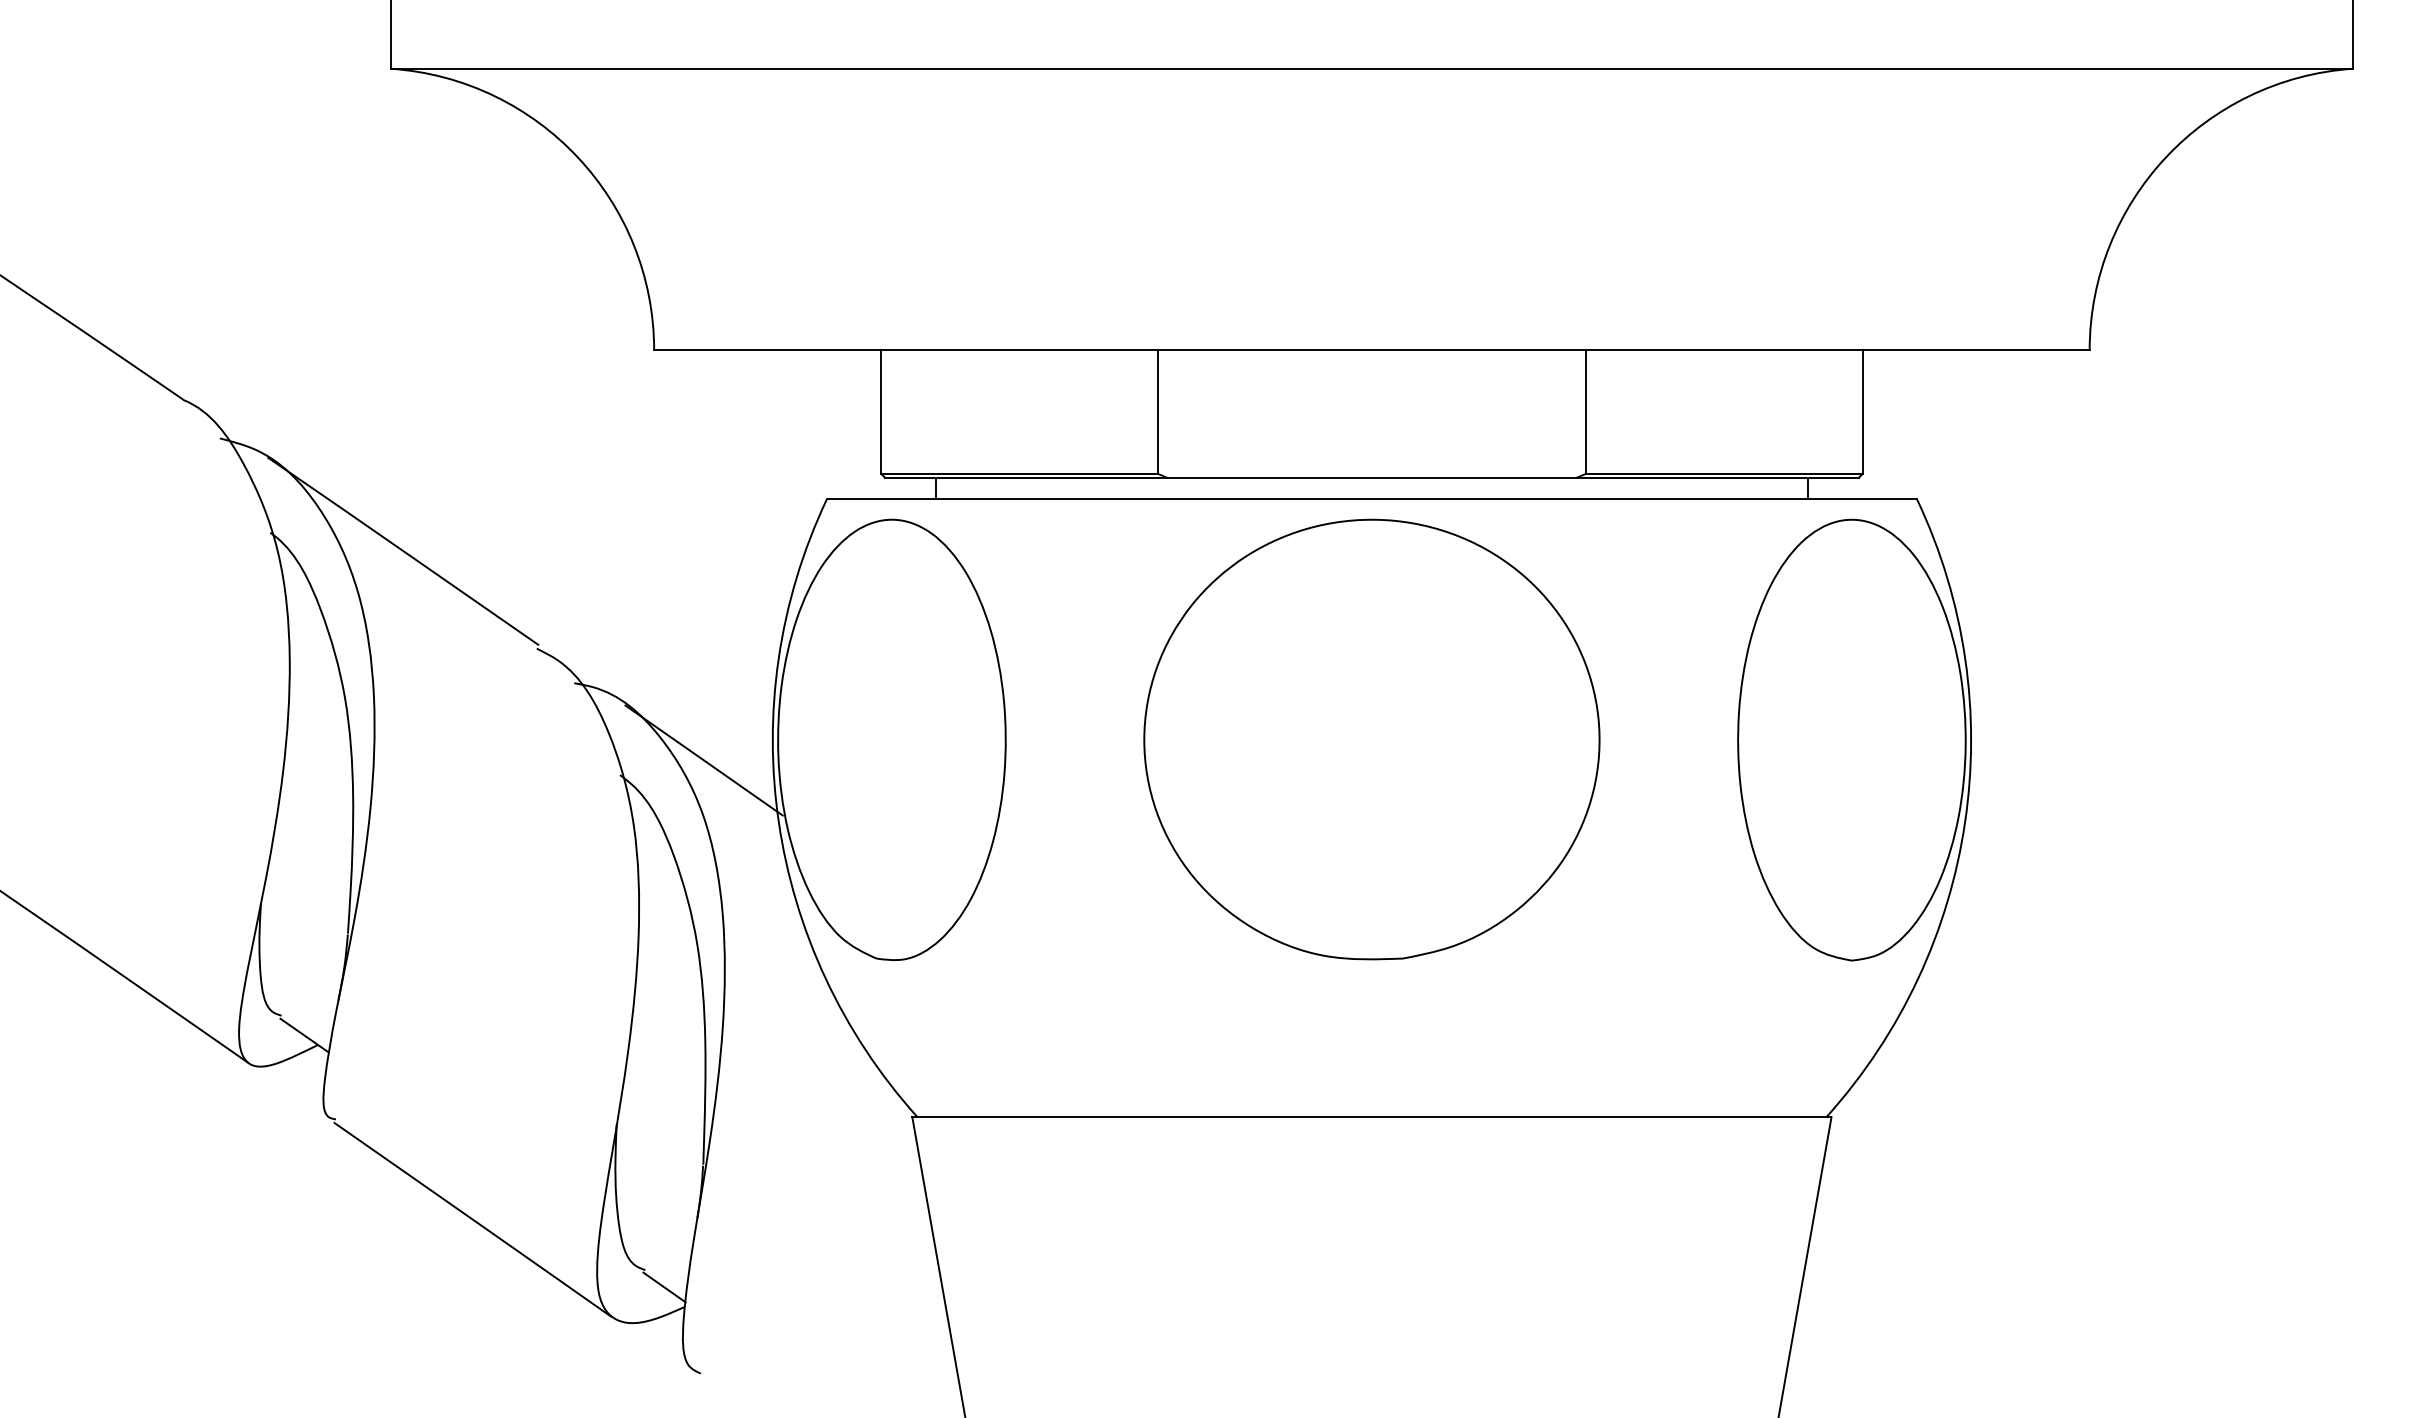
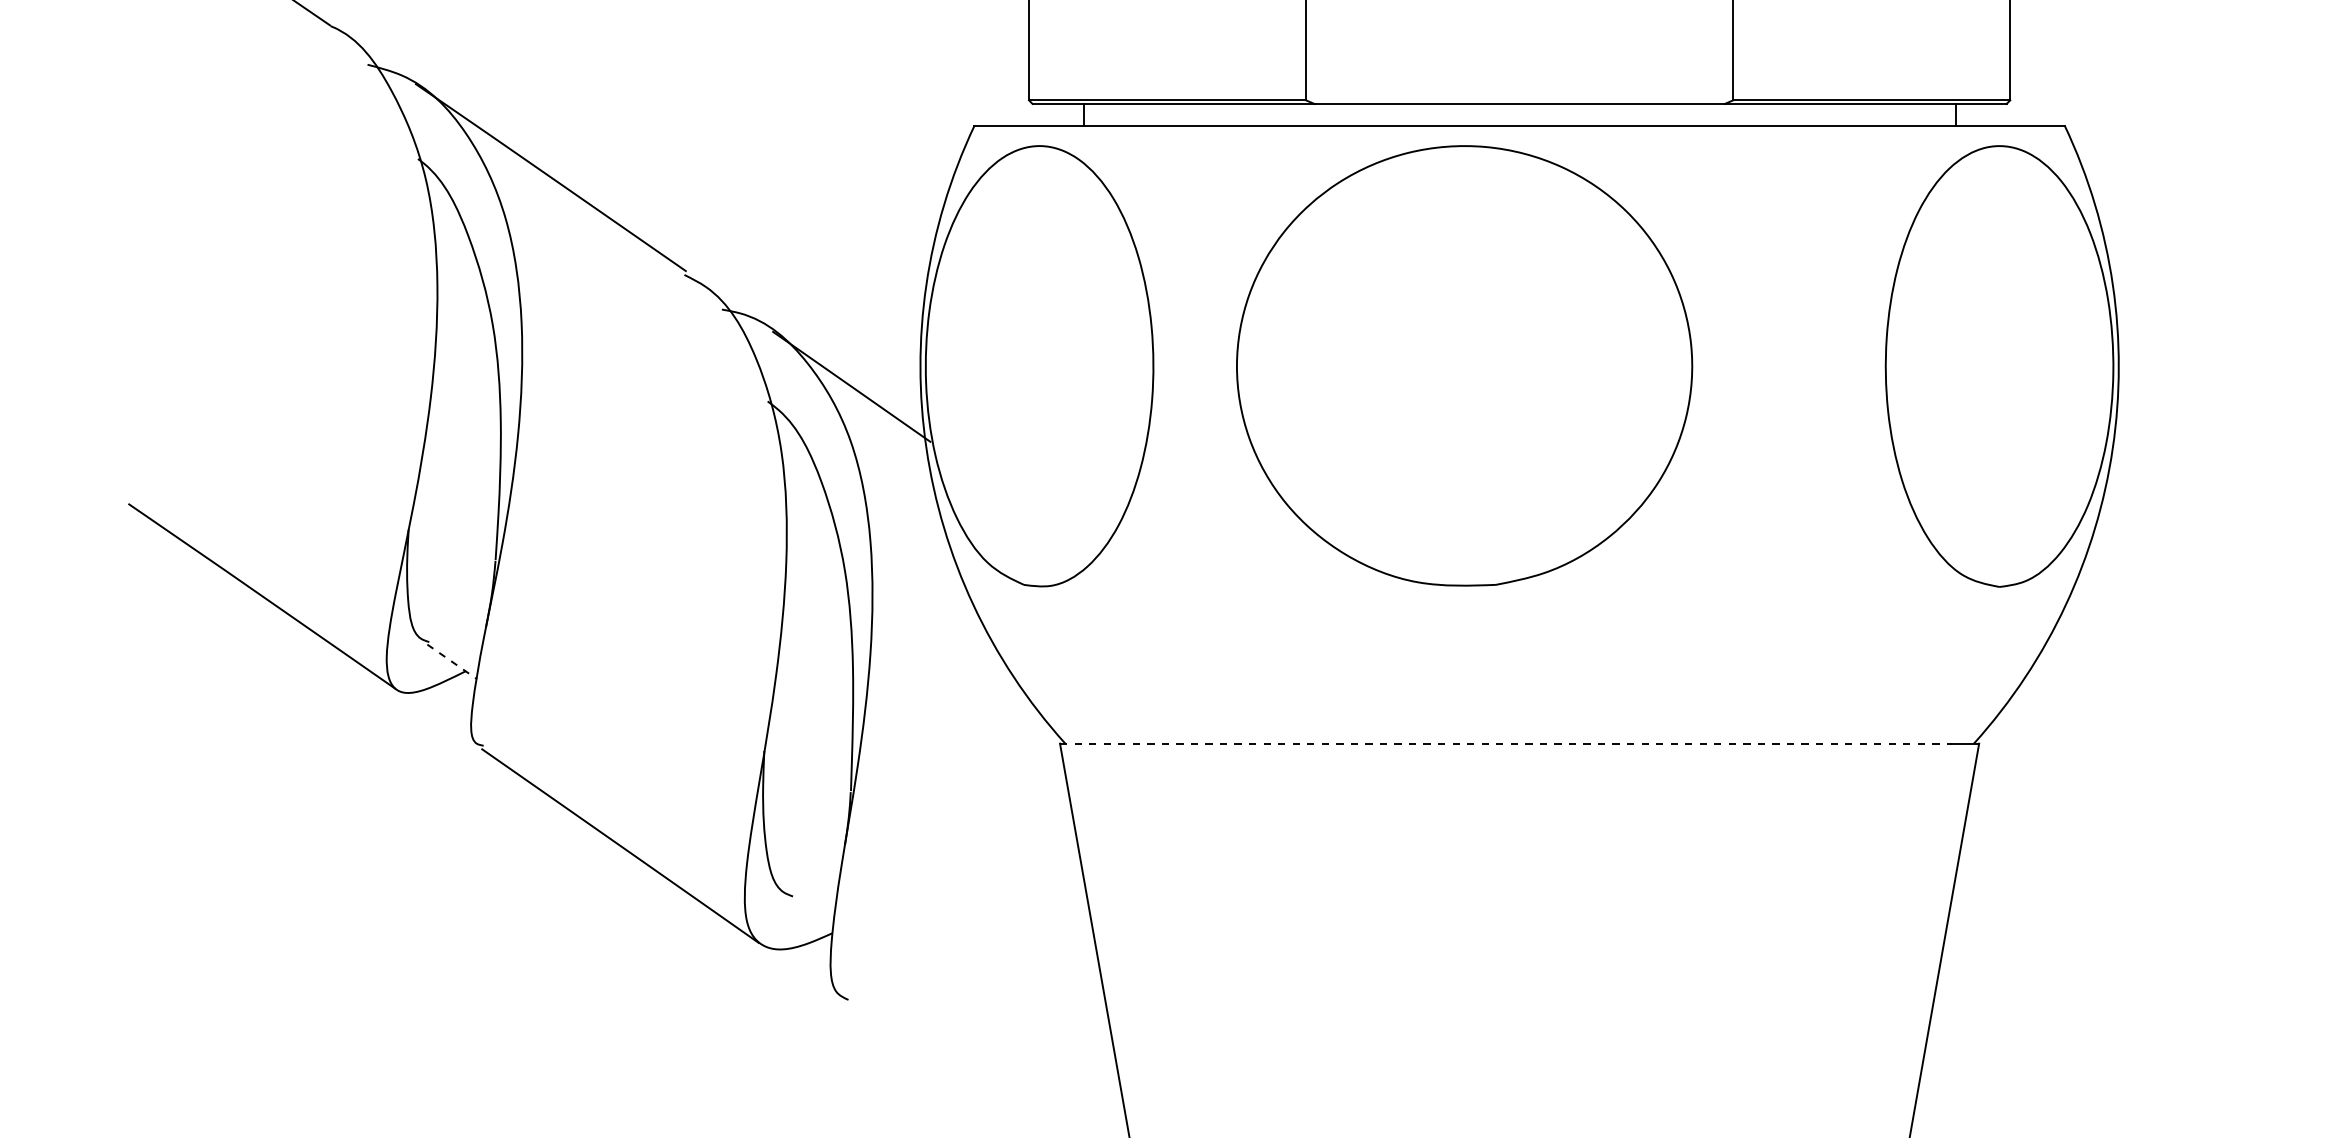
part: (1371, 739) -> (1464, 365), moved
line: (305, 1036) -> (453, 662), solid -> dashed
line: (1359, 1117) -> (1507, 743), solid -> dashed
line: (664, 1287) -> (812, 913), removed

